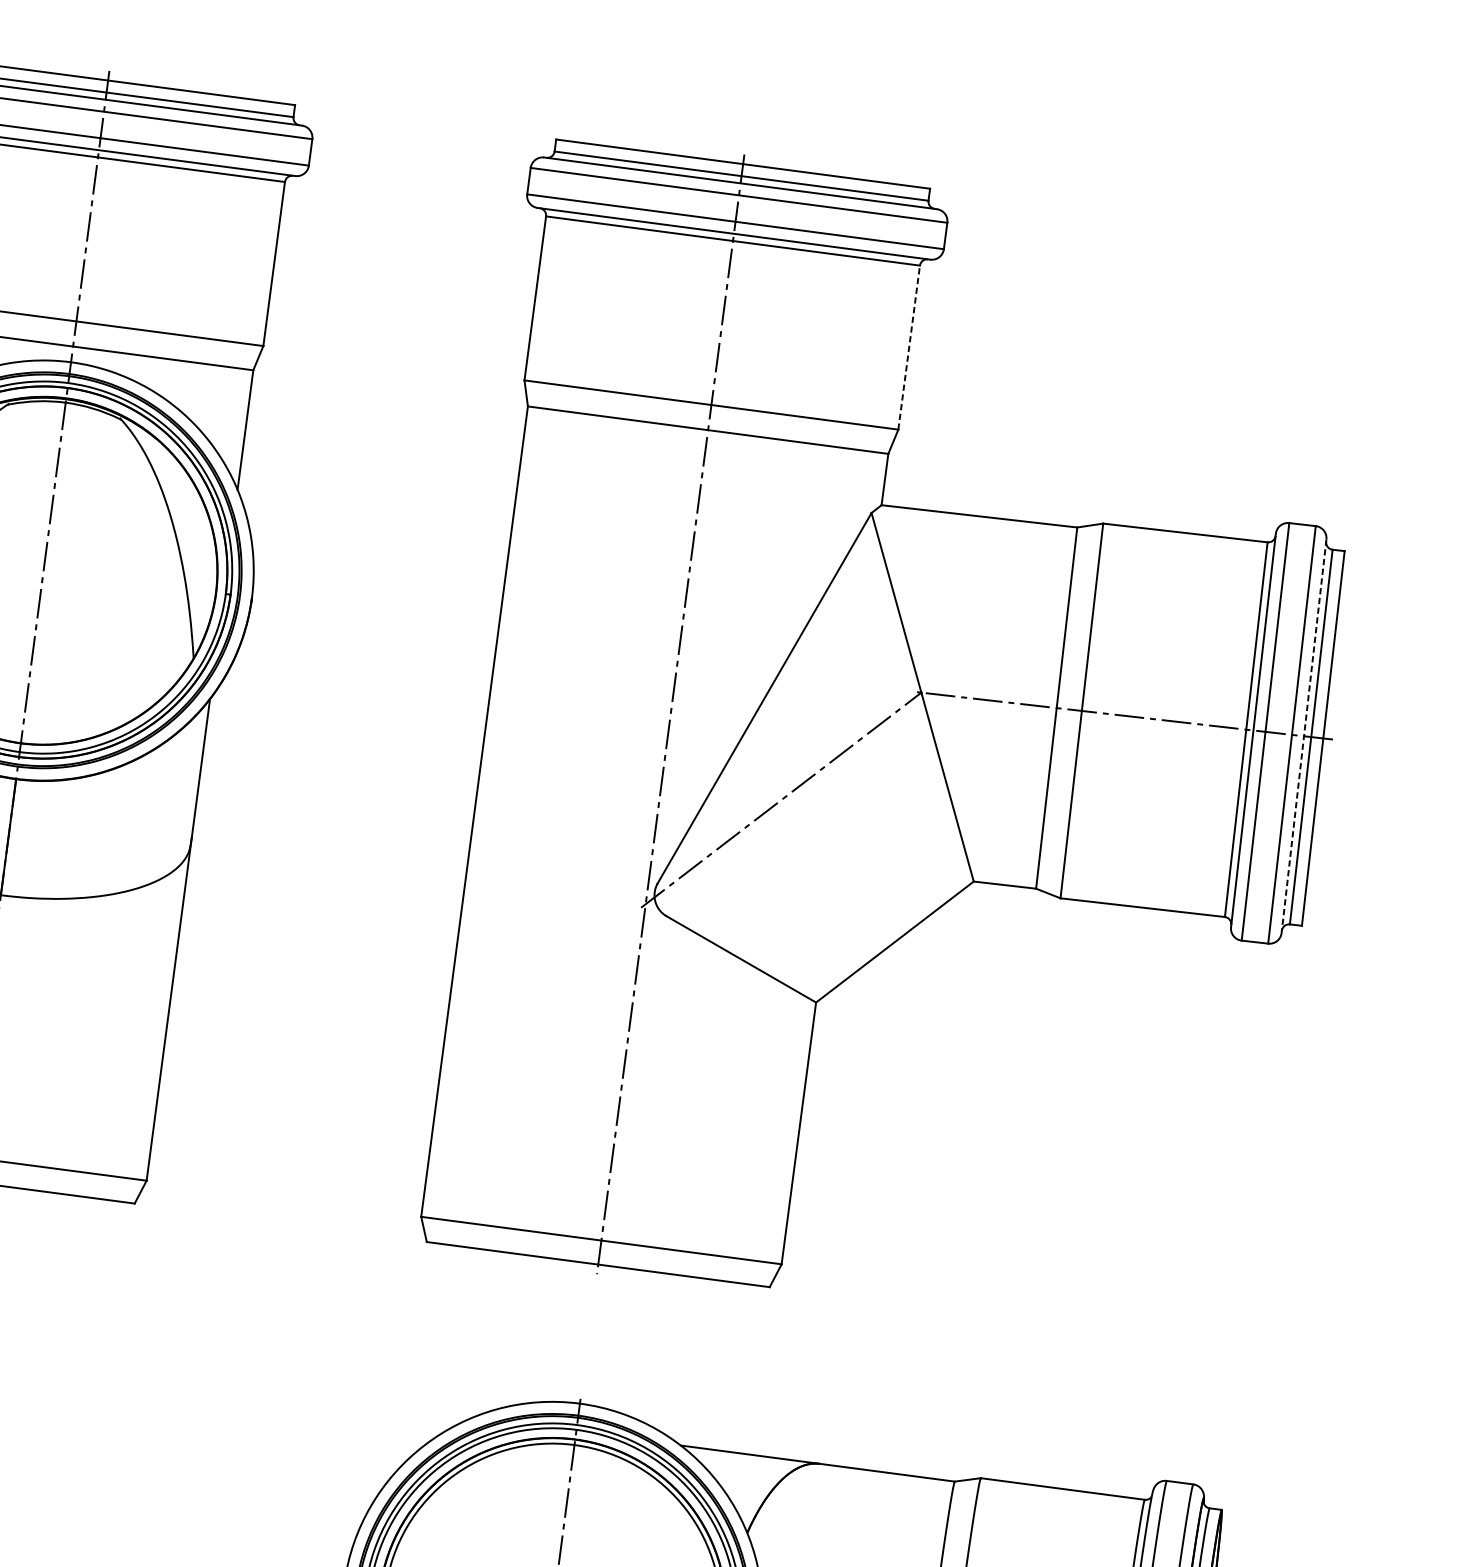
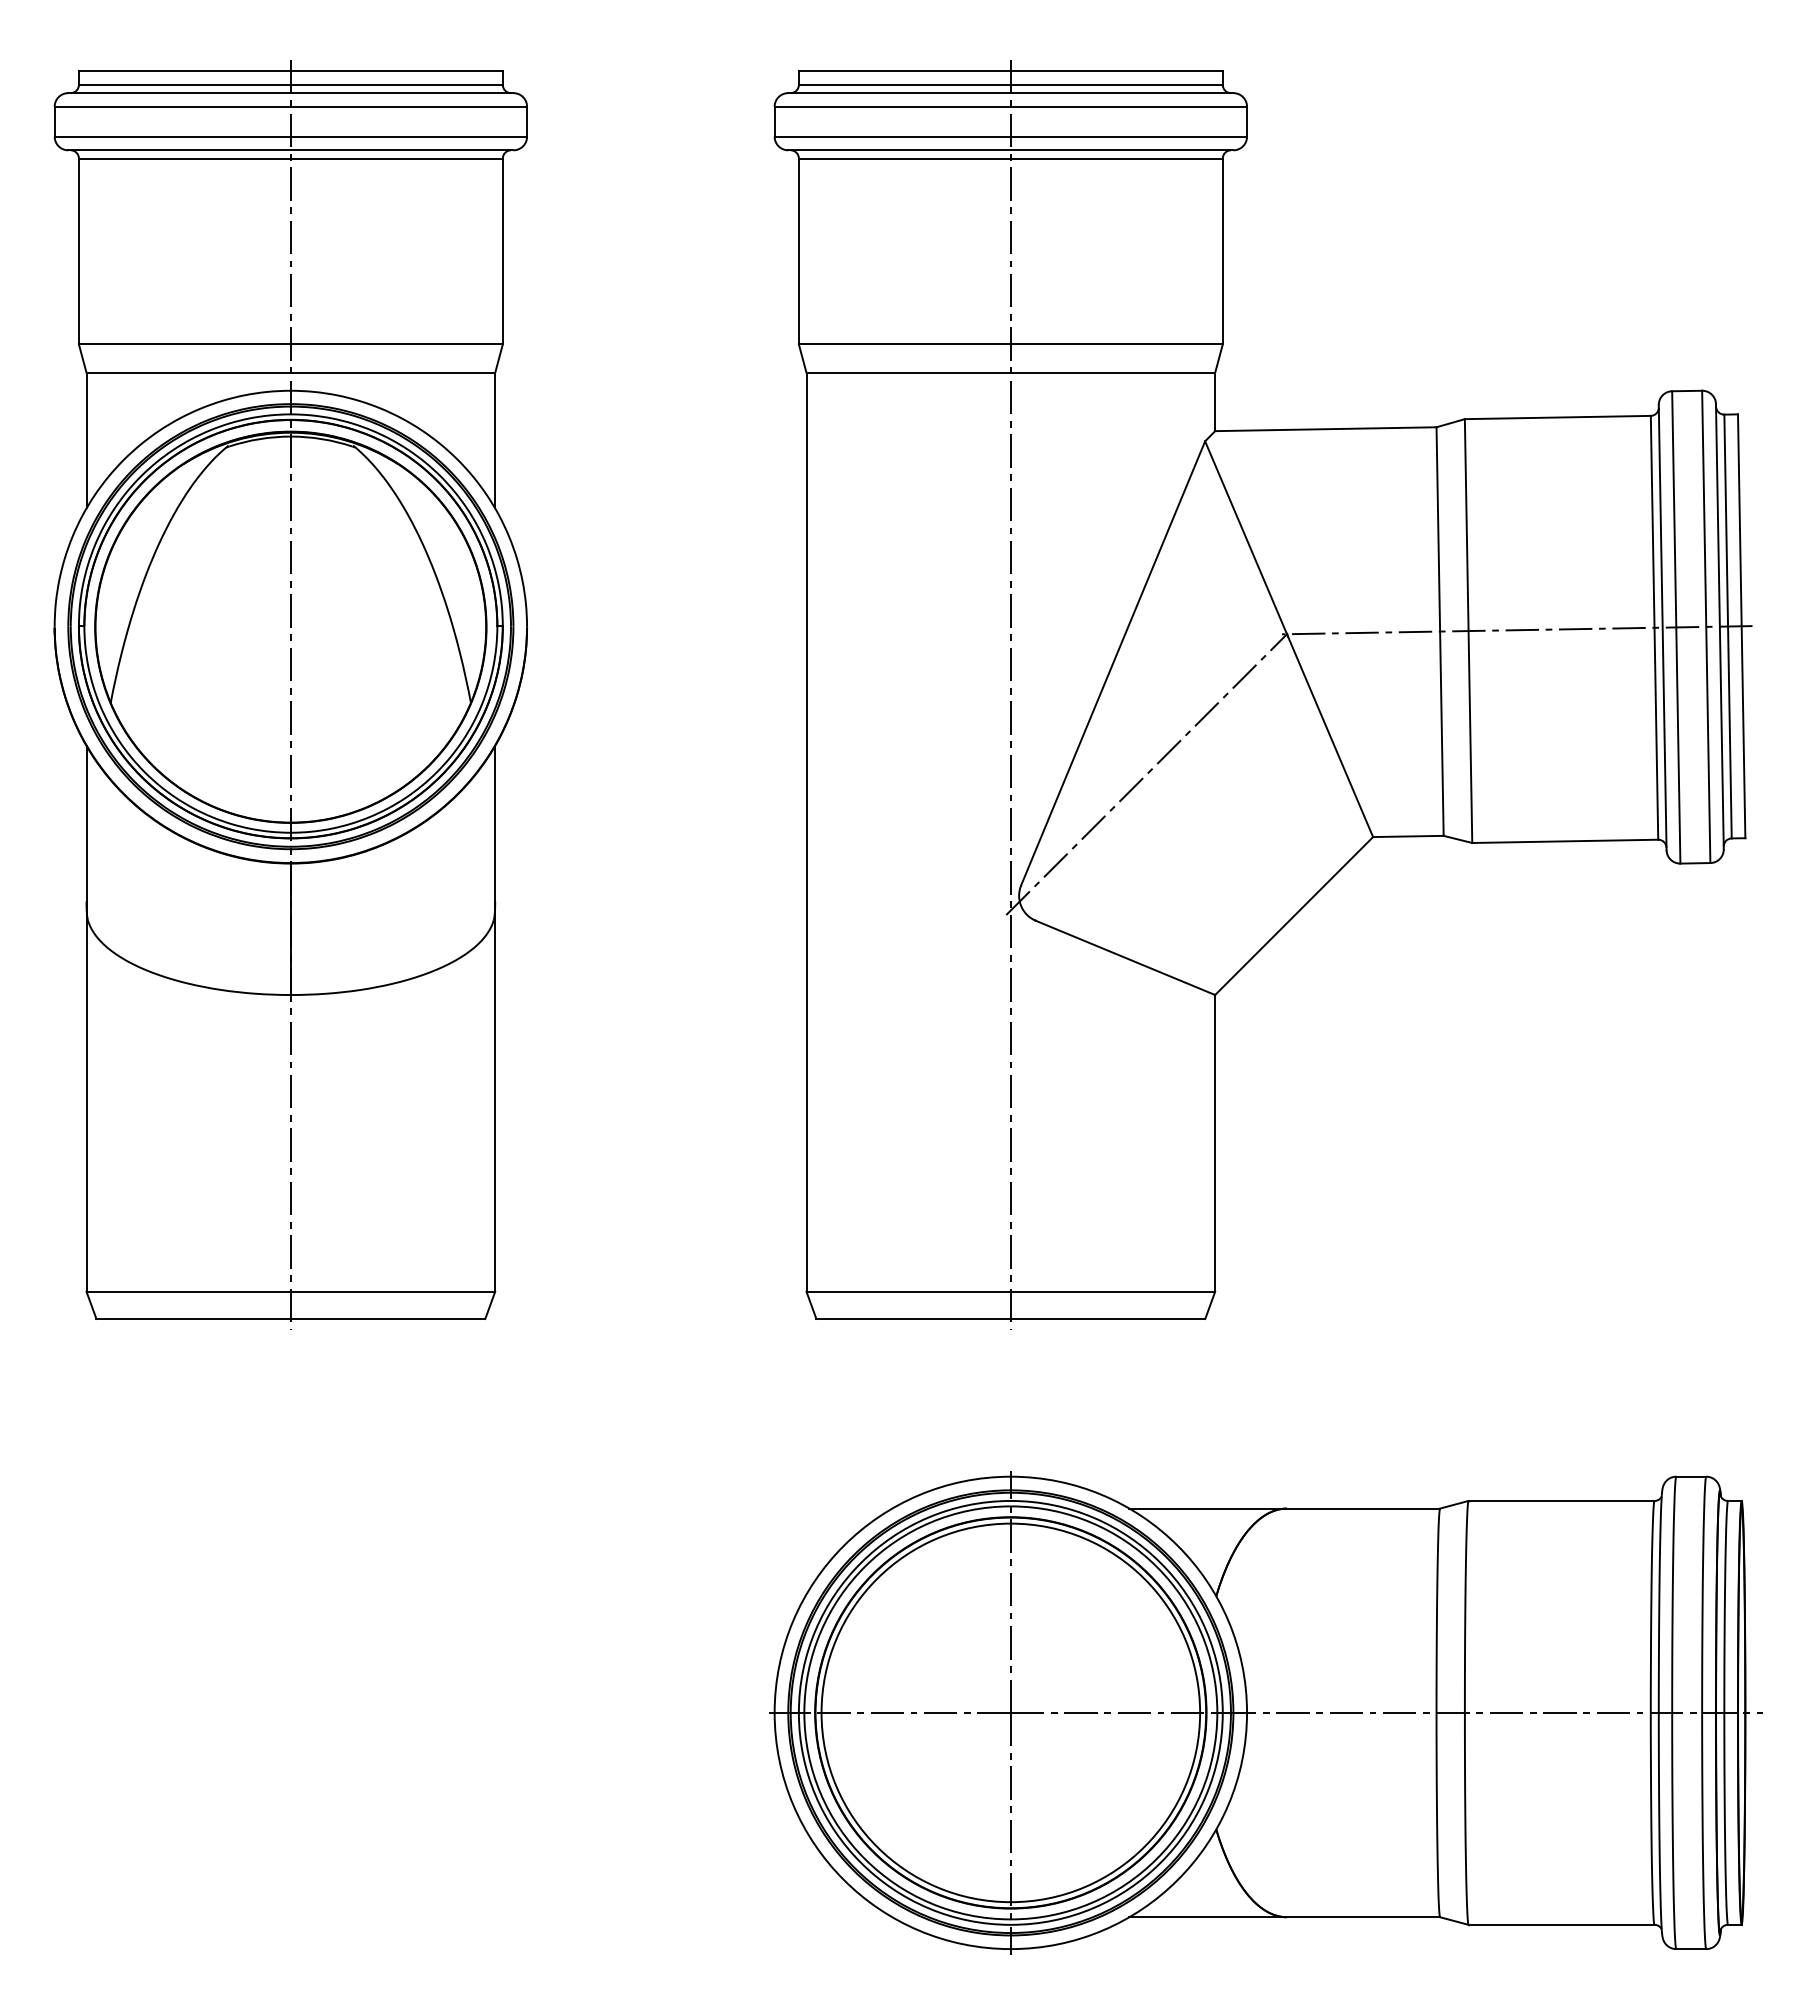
line: (908, 347) -> (1222, 251), dashed -> solid
line: (1303, 736) -> (1719, 626), dashed -> solid

